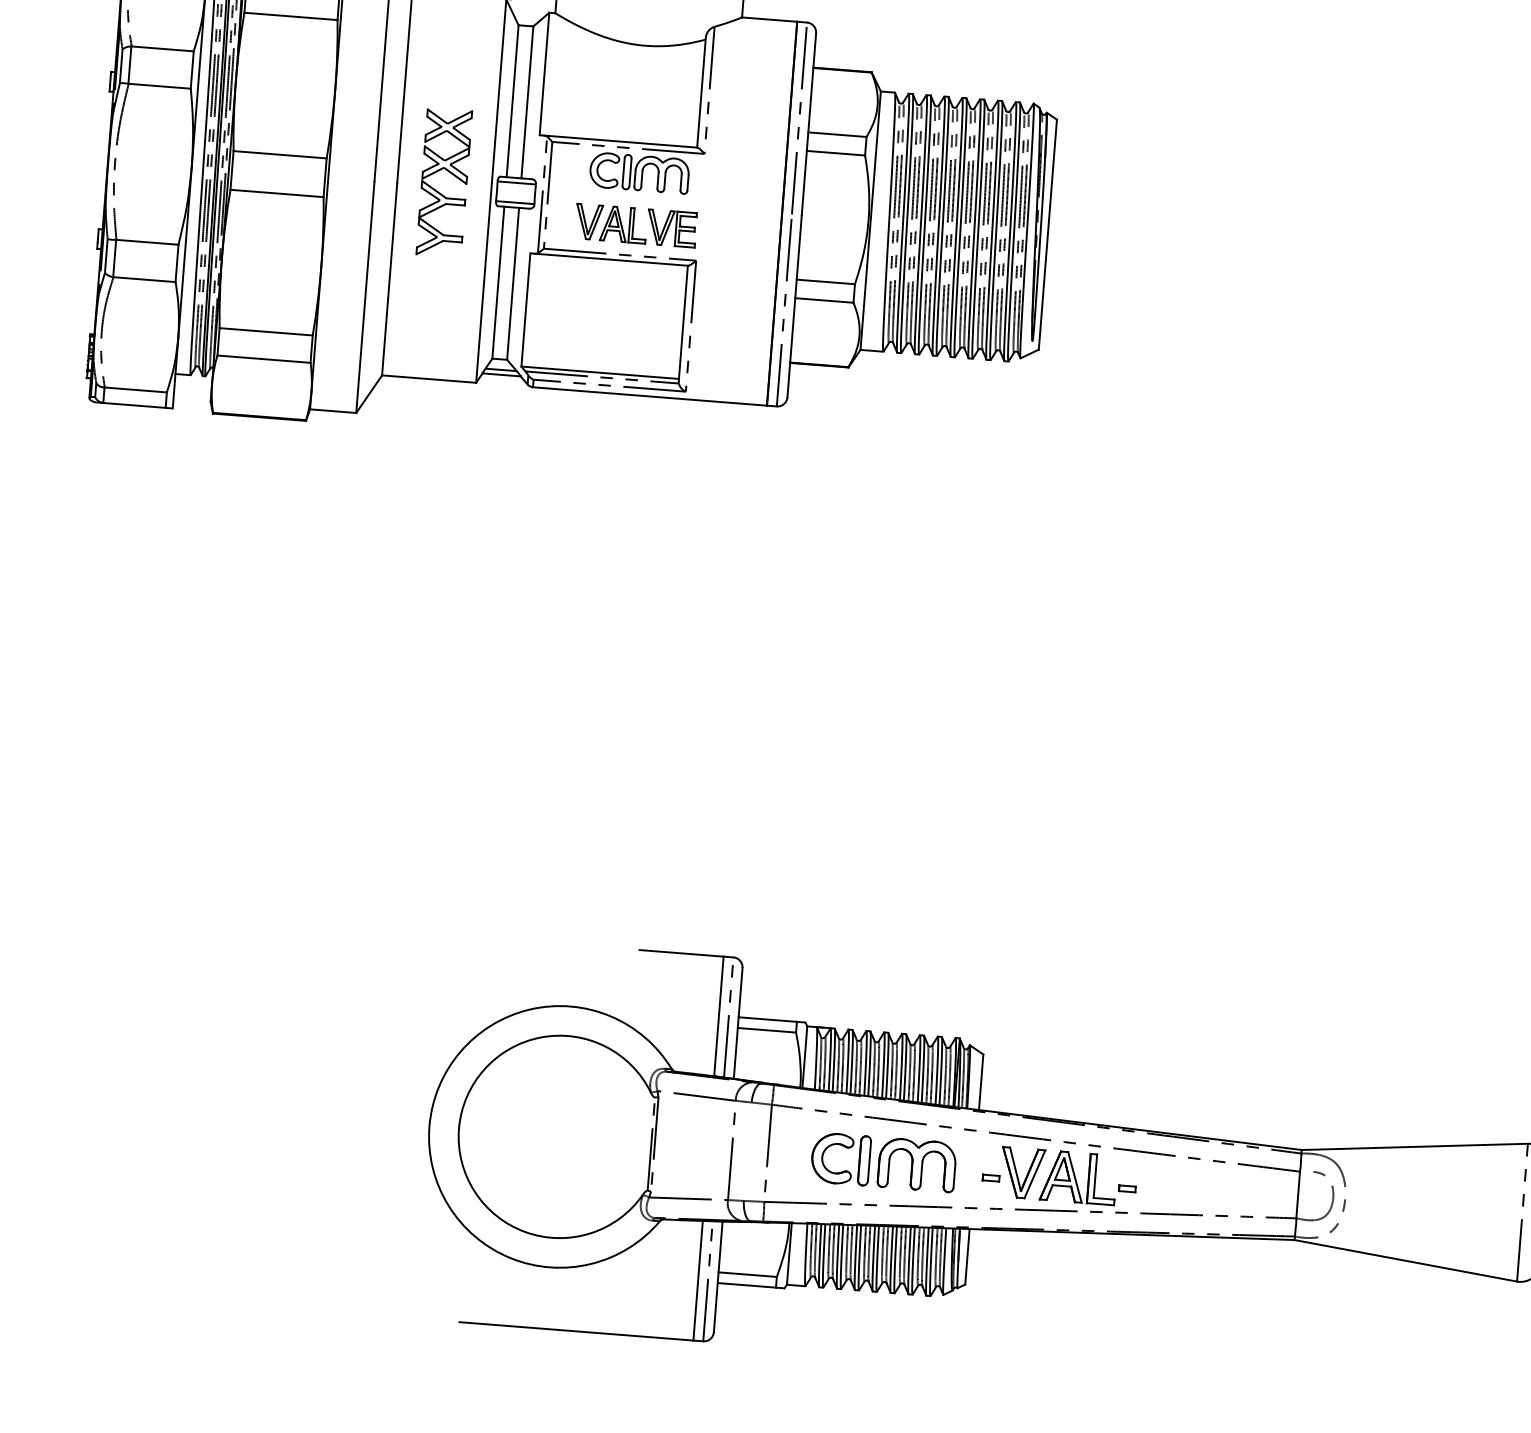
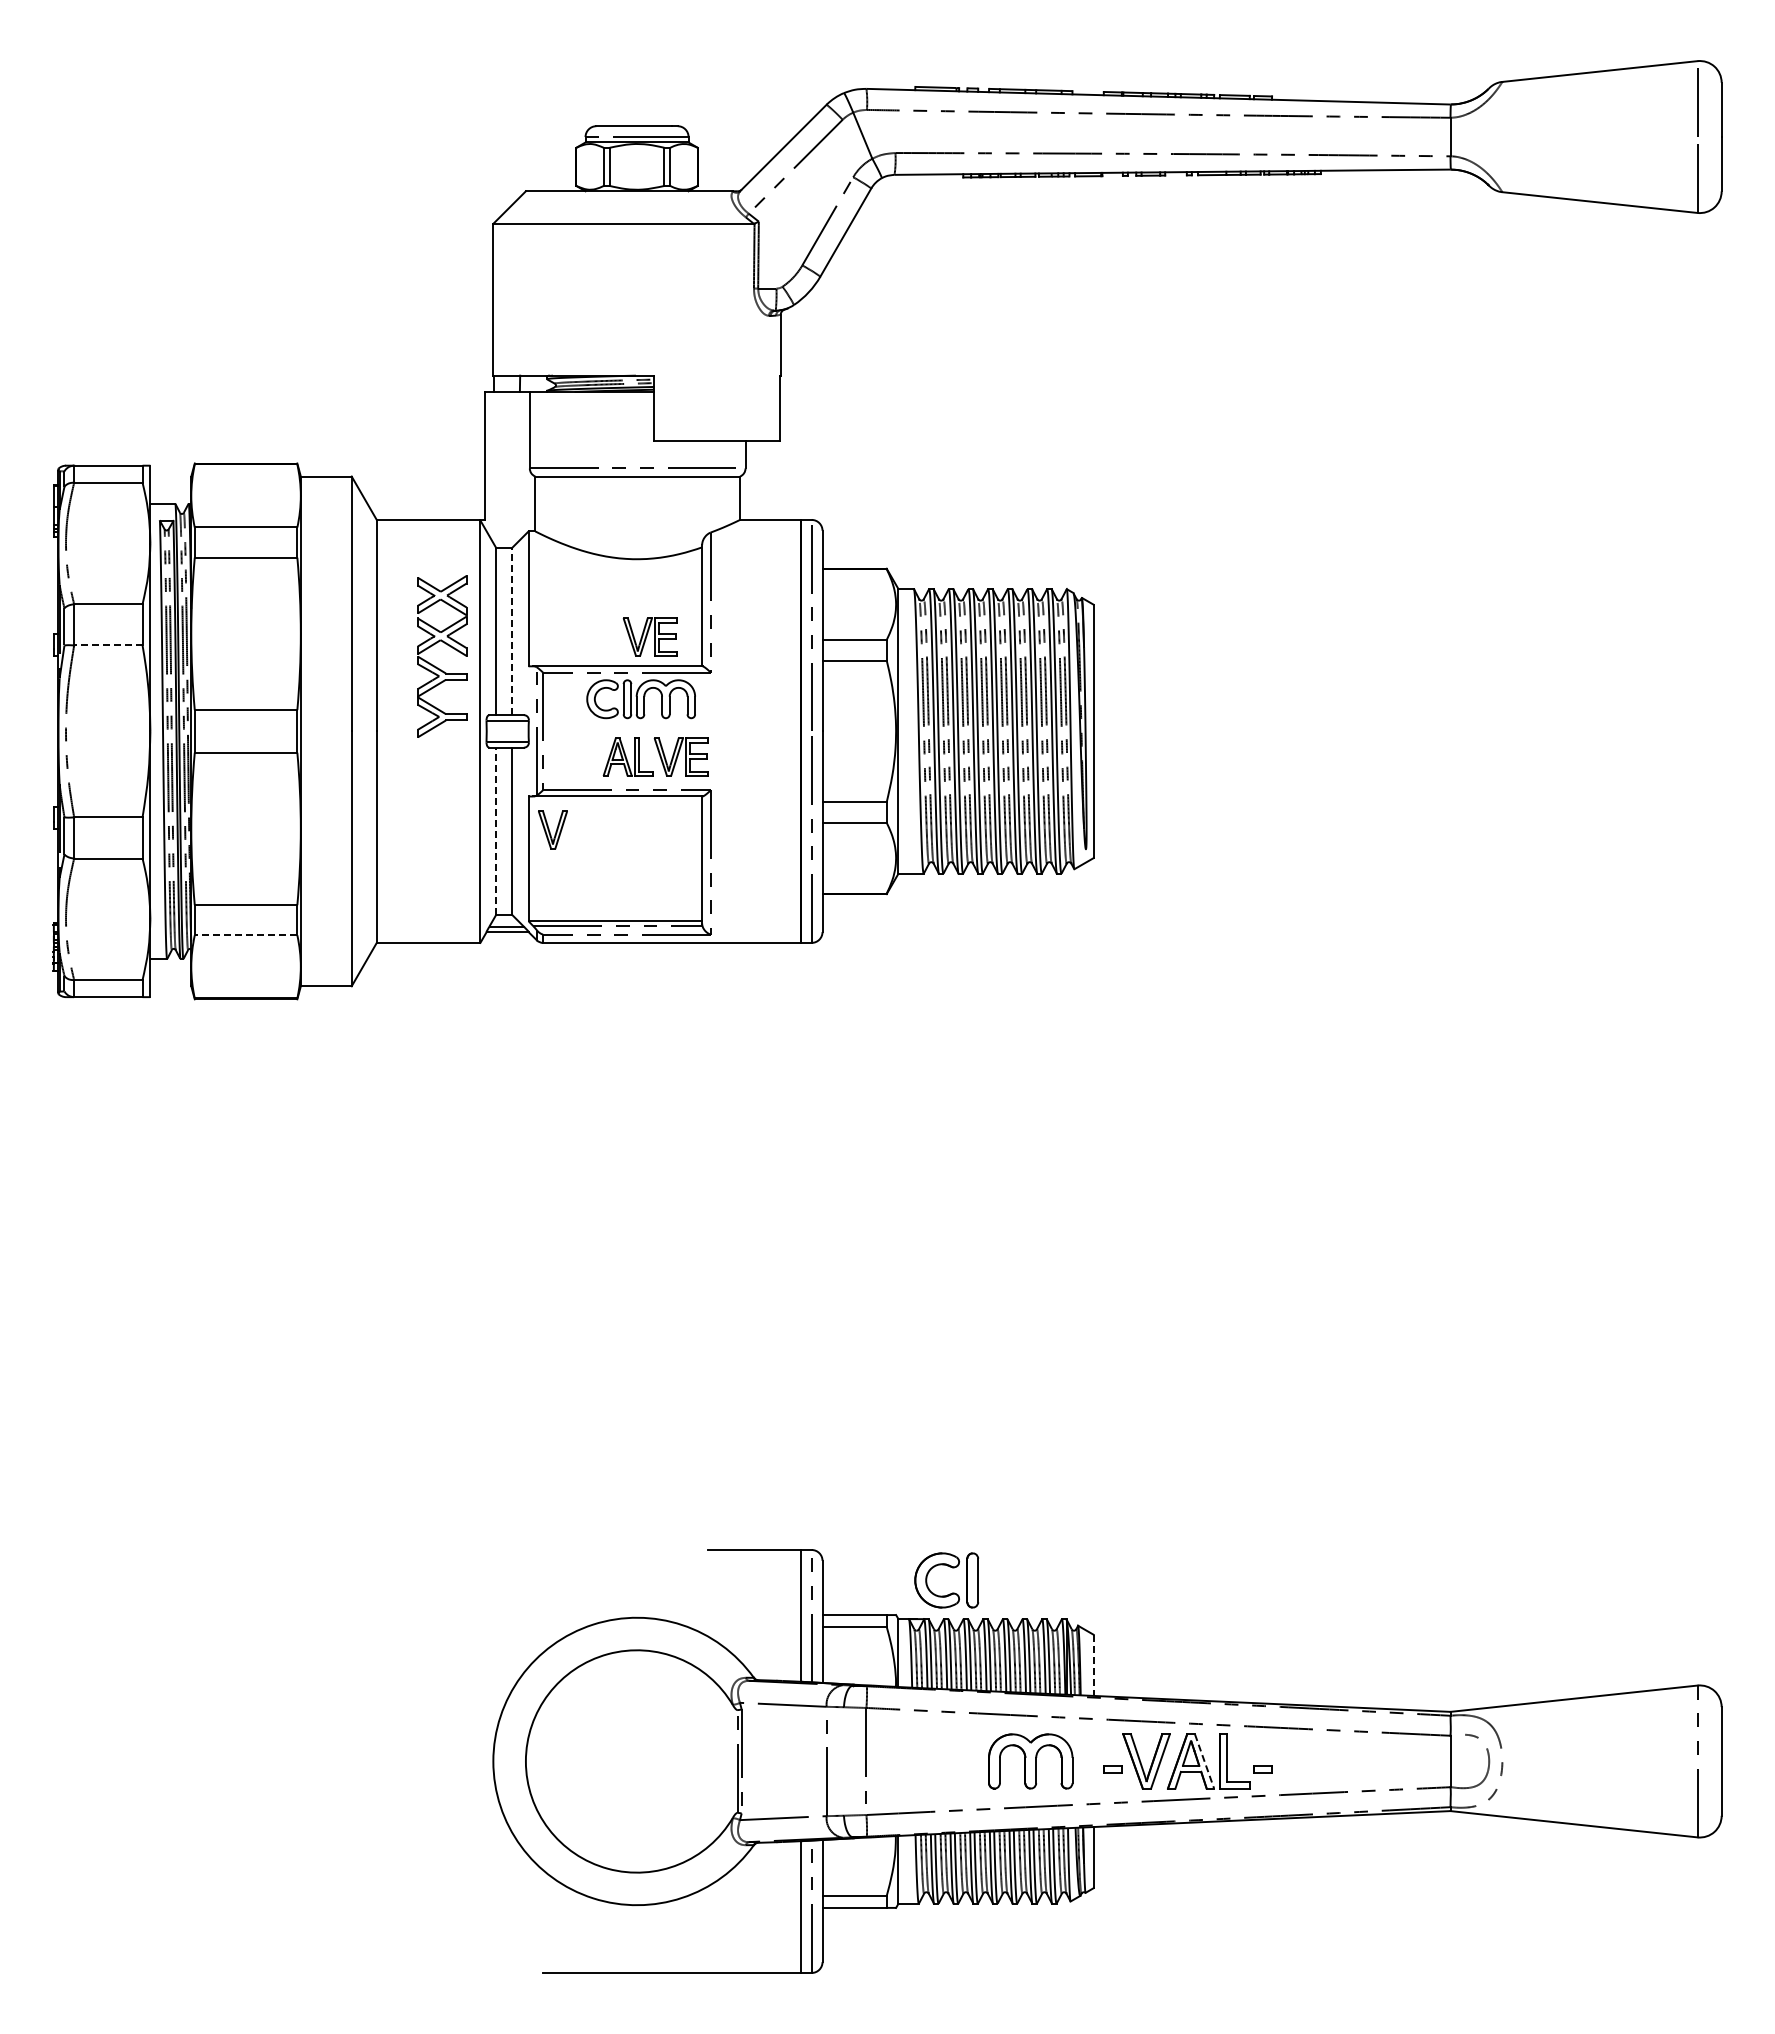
line: (158, 86) -> (107, 645), solid -> dashed
line: (527, 102) -> (512, 631), solid -> dashed
part: (651, 116) -> (649, 636), added
part: (438, 191) -> (436, 666), moved
part: (588, 221) -> (552, 829), moved
line: (498, 282) -> (496, 831), solid -> dashed
line: (263, 359) -> (245, 935), solid -> dashed
line: (980, 1082) -> (1093, 1665), solid -> dashed
part: (844, 1147) -> (949, 1567), moved
line: (1074, 1177) -> (1204, 1761), solid -> dashed

